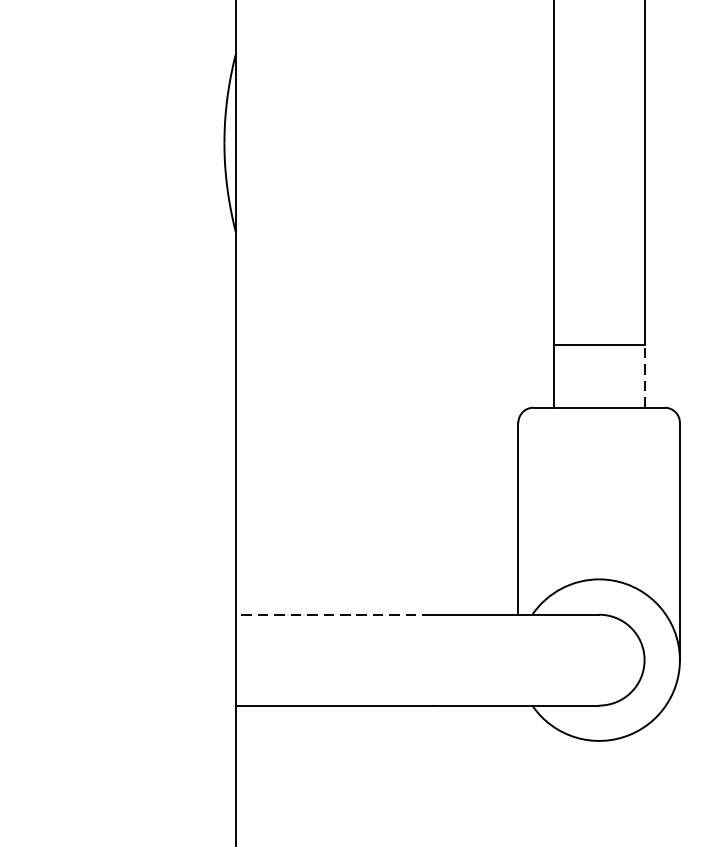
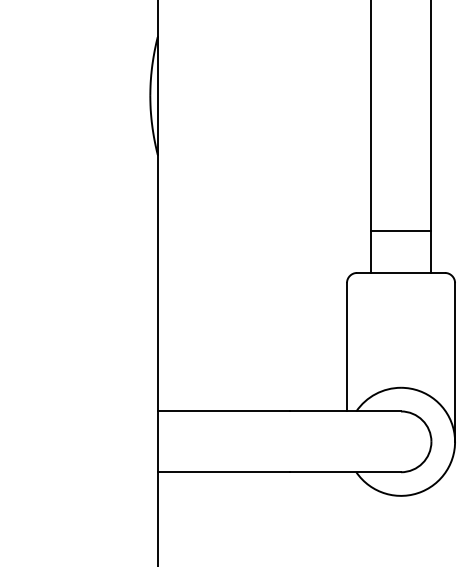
line: (644, 377) -> (431, 252), dashed -> solid
line: (333, 614) -> (223, 411), dashed -> solid

